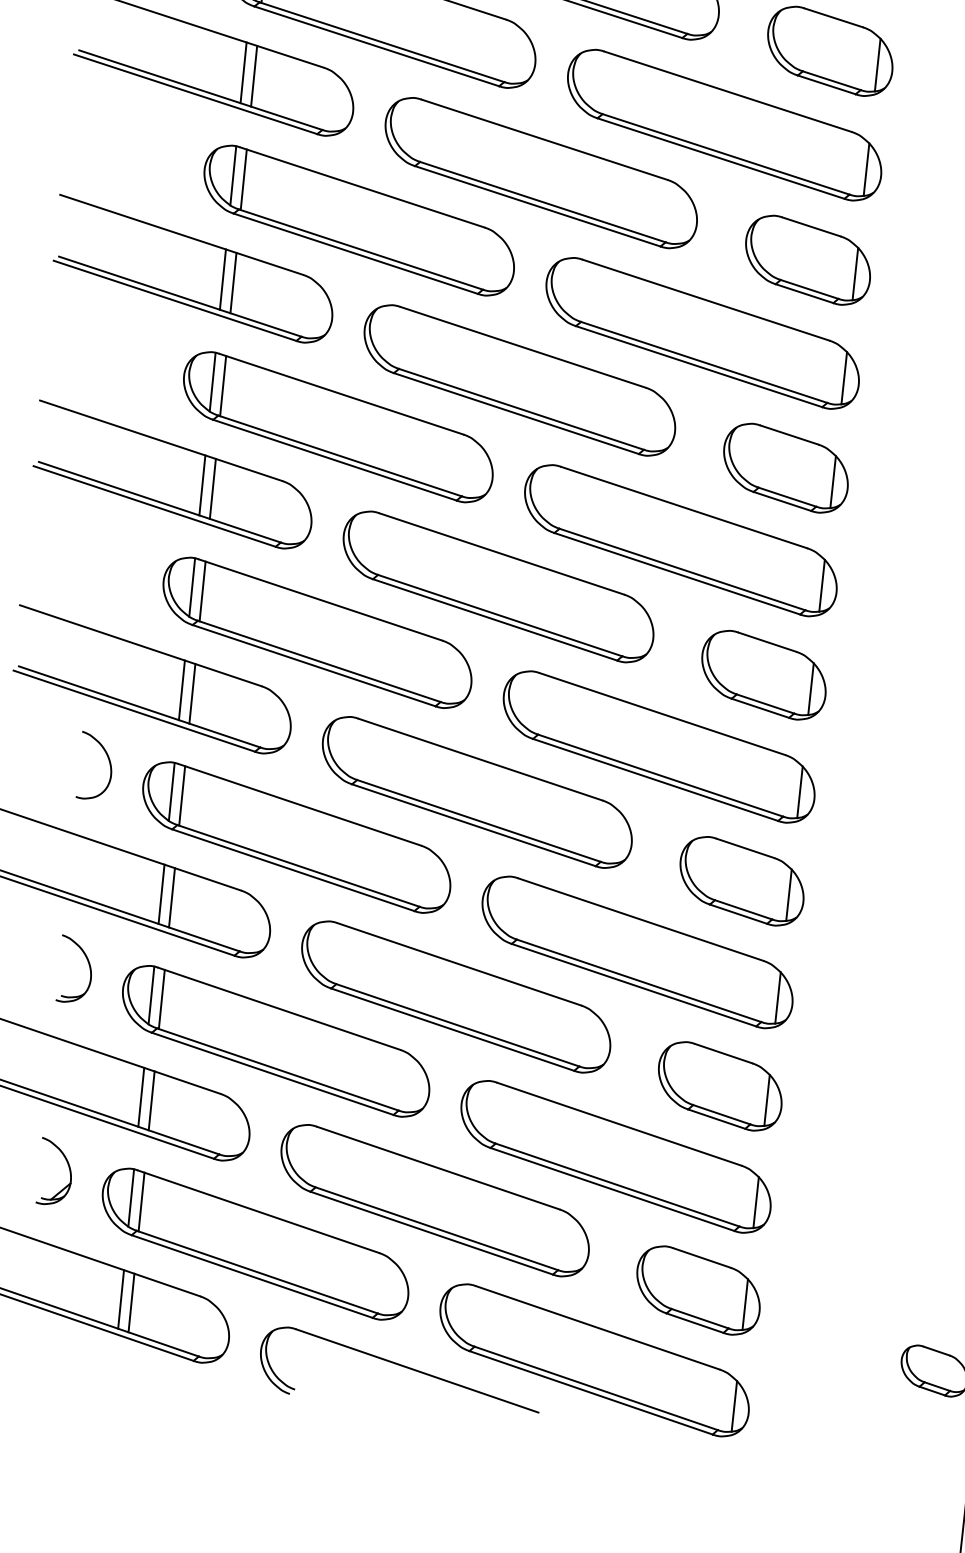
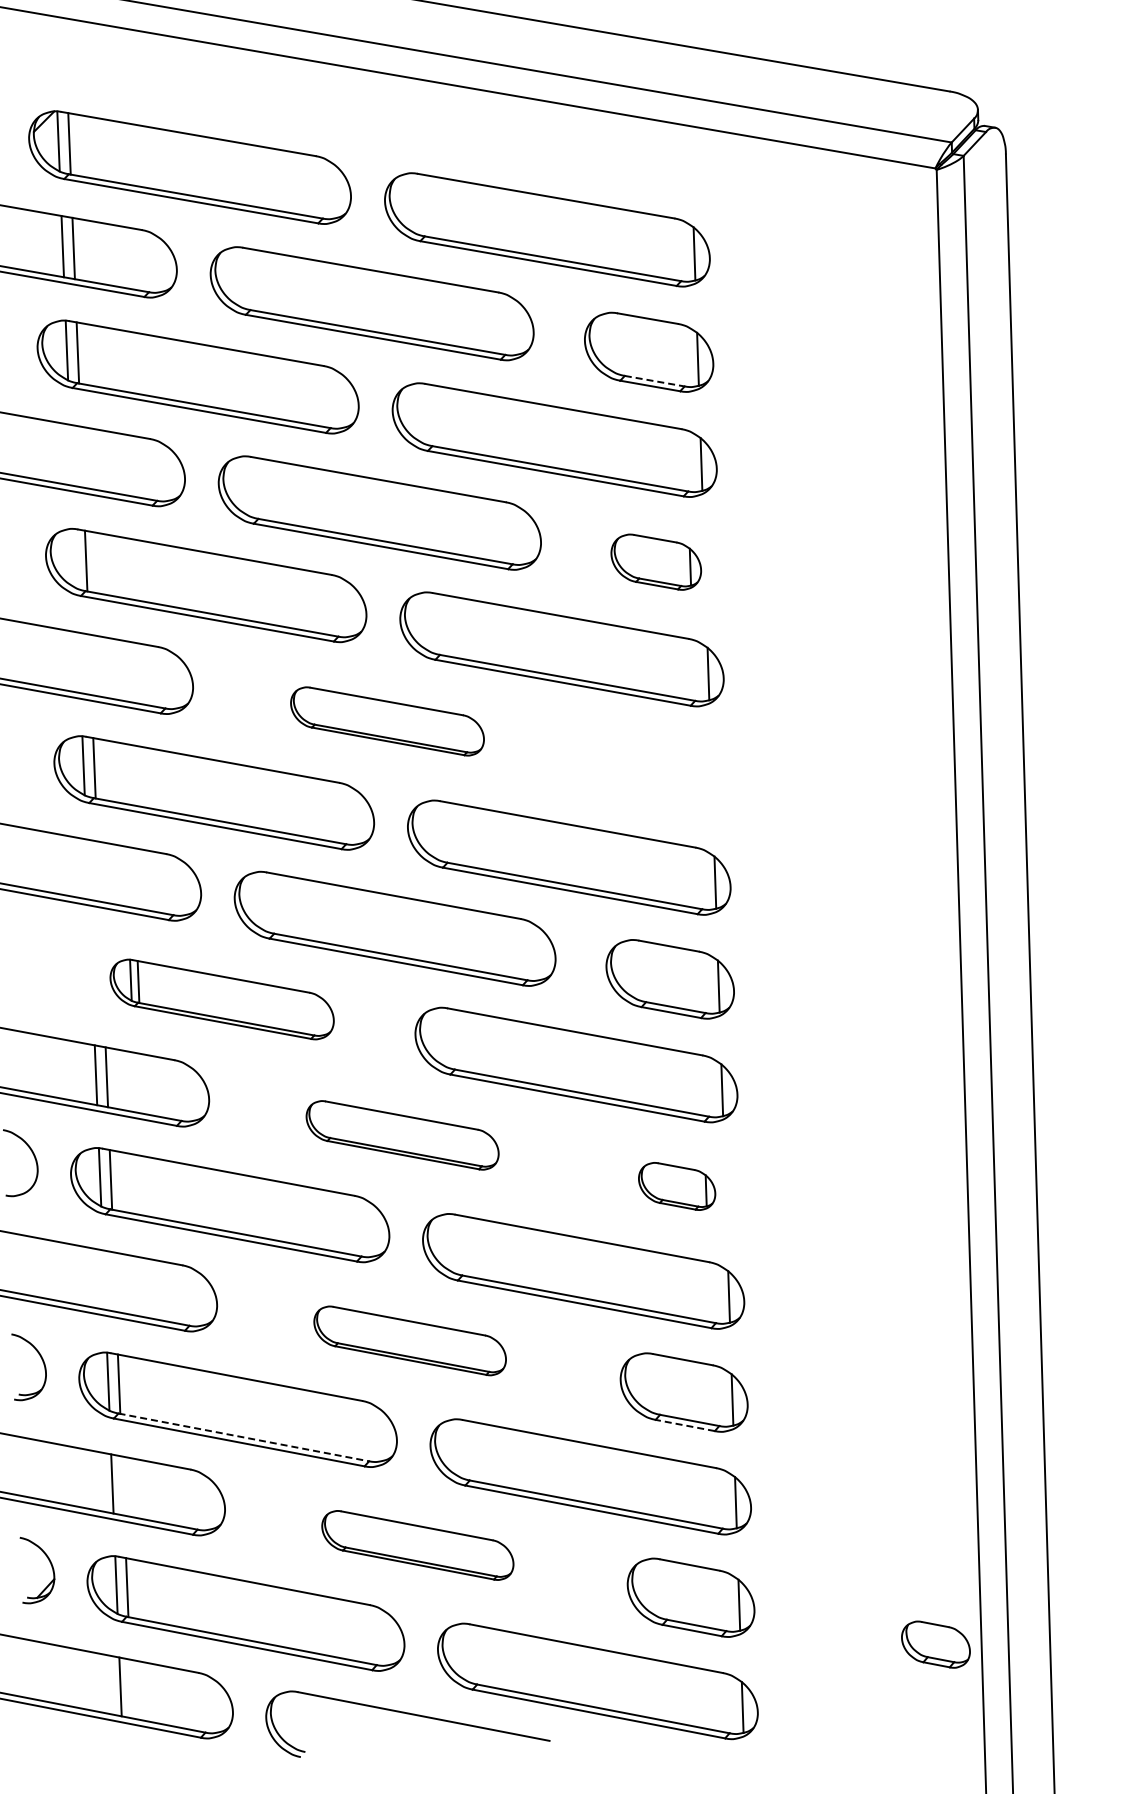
line: (243, 72) -> (70, 454), removed
line: (253, 75) -> (81, 456), removed
line: (832, 81) -> (655, 381), solid -> dashed
line: (233, 175) -> (75, 558), removed
part: (808, 259) -> (656, 561), size x0.7
line: (223, 279) -> (79, 662), removed
line: (233, 282) -> (90, 664), removed
part: (519, 380) -> (387, 721), size x0.6
part: (786, 468) -> (663, 771), removed
line: (202, 485) -> (87, 869), removed
line: (212, 488) -> (98, 871), removed
part: (316, 632) -> (221, 999), size x0.7
part: (477, 792) -> (402, 1135), size x0.6
part: (741, 881) -> (676, 1186), size x0.6
line: (161, 893) -> (104, 1279), removed
line: (171, 897) -> (114, 1281), removed
part: (455, 996) -> (409, 1340), size x0.6
line: (277, 1069) -> (243, 1437), solid -> dashed
line: (152, 1100) -> (123, 1485), removed
line: (715, 1119) -> (684, 1425), solid -> dashed
part: (434, 1200) -> (417, 1545), size x0.6
line: (131, 1302) -> (131, 1688), removed

